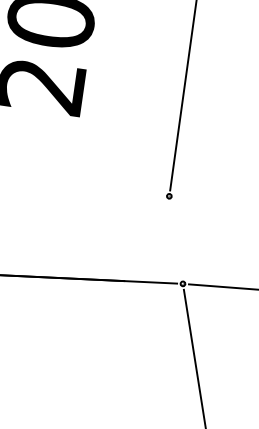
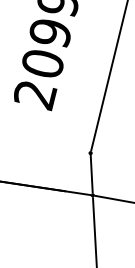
line: (175, 238) -> (91, 173), added

